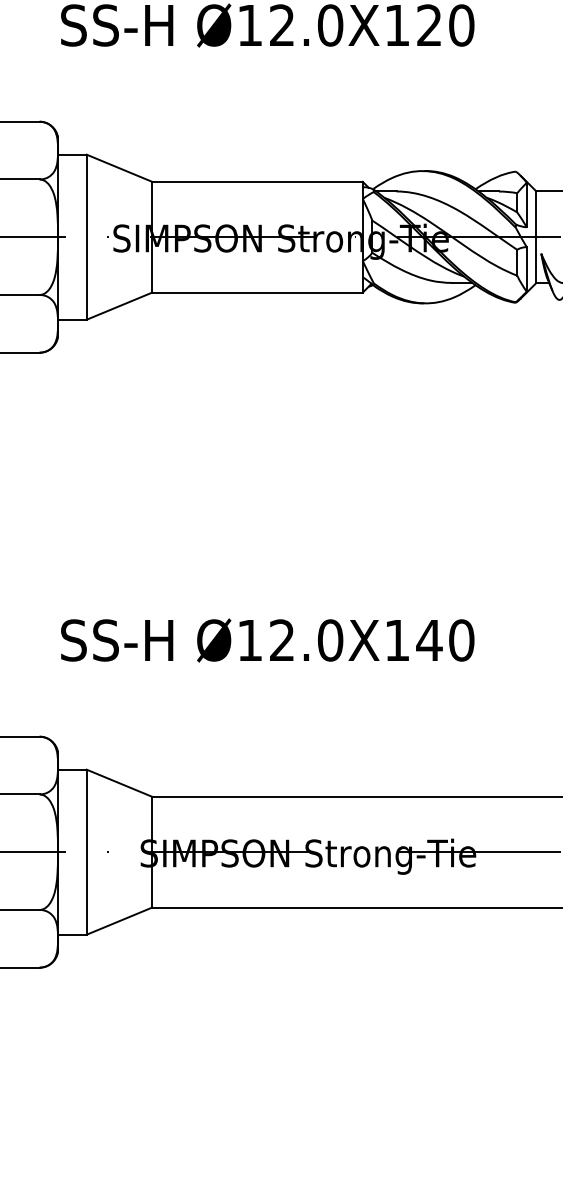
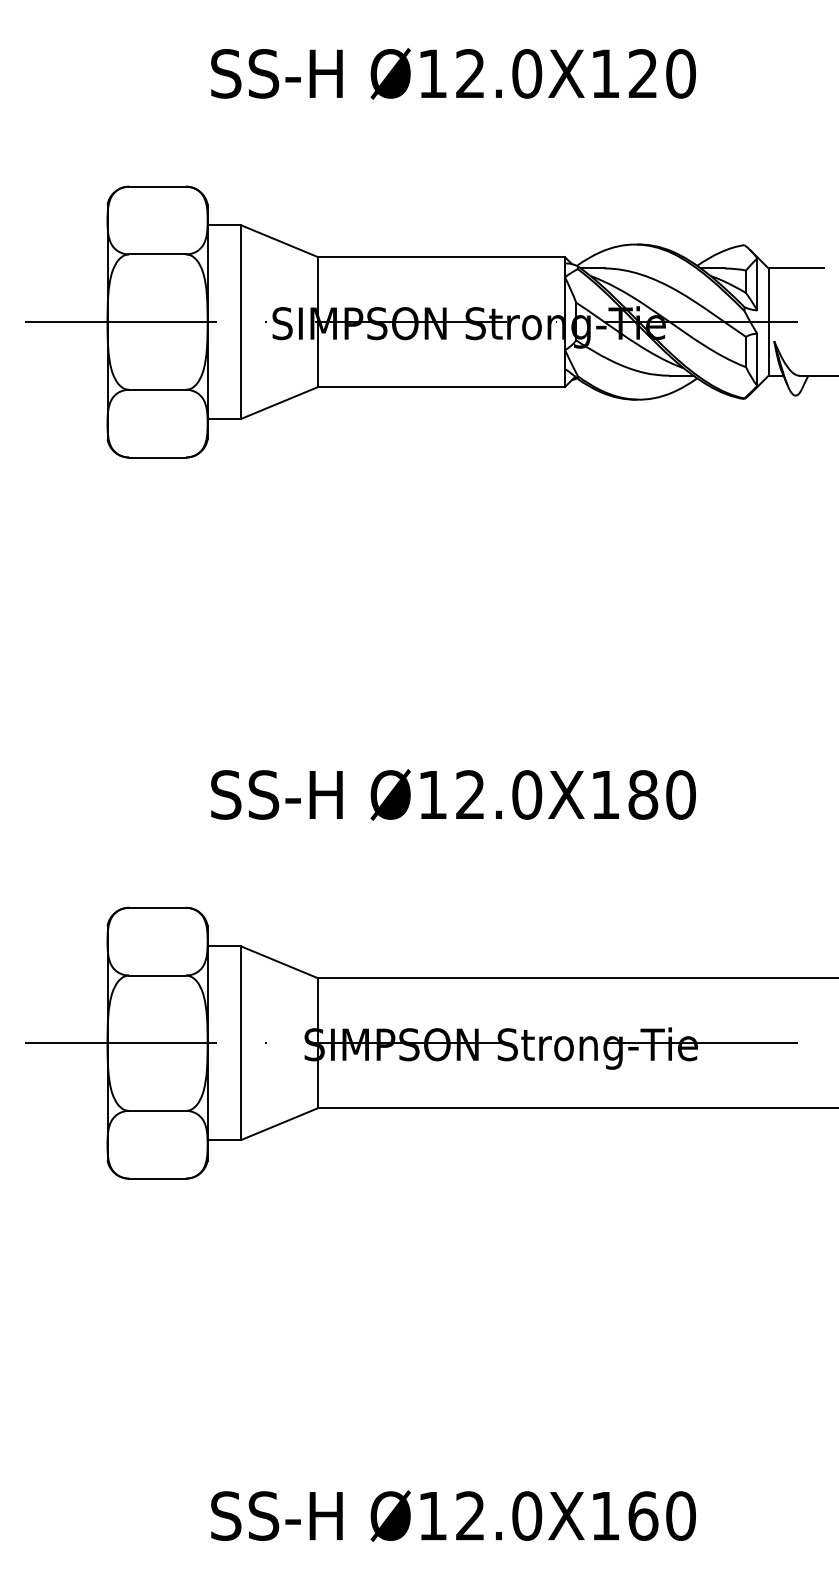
text: (428, 640) -> (642, 794), Ø12.0X140 -> Ø12.0X180

